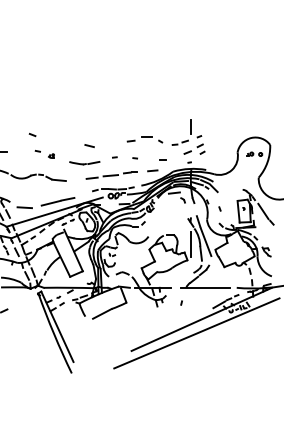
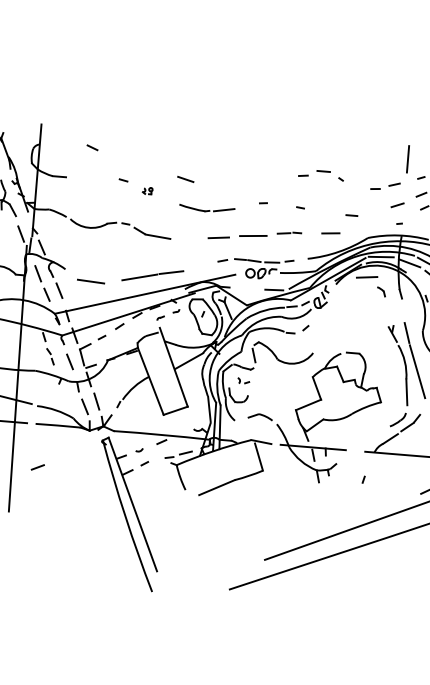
line: (32, 134) -> (92, 146), moved
part: (144, 139) -> (320, 174), size x0.7
line: (89, 146) -> (185, 180), moved
line: (190, 244) -> (388, 373), removed

